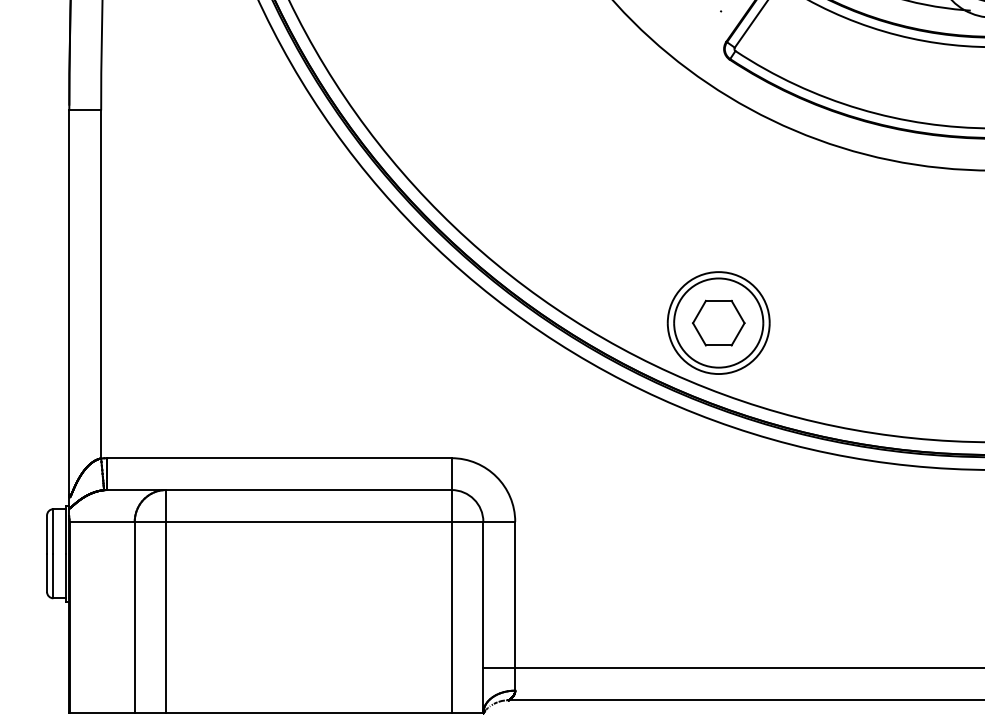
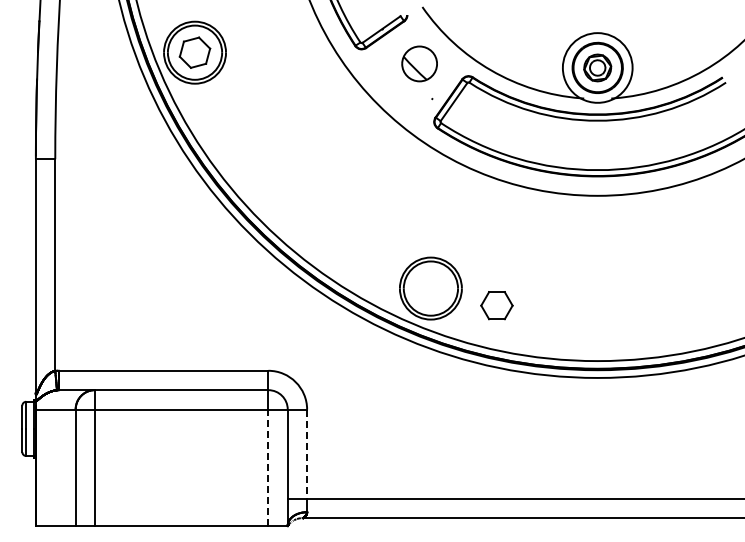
part: (718, 322) -> (496, 305), moved
line: (515, 595) -> (307, 454), solid -> dashed
line: (451, 617) -> (268, 467), solid -> dashed

